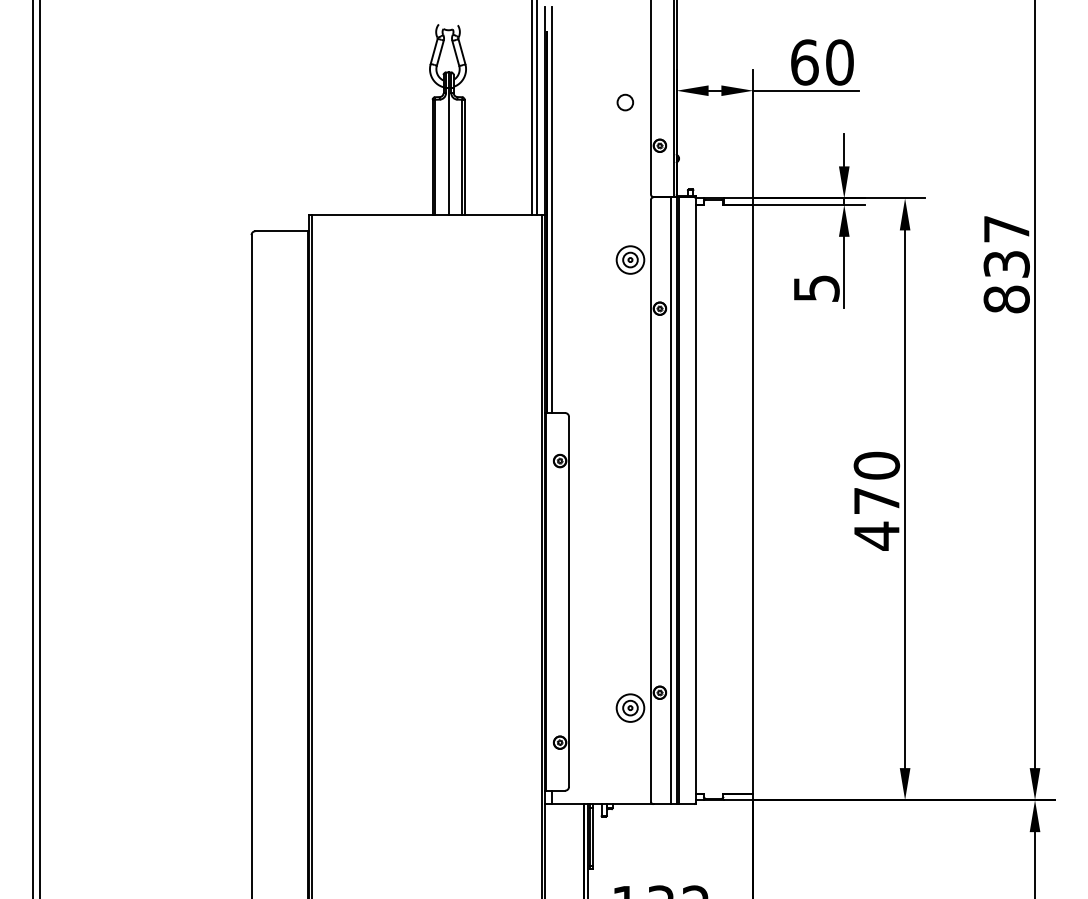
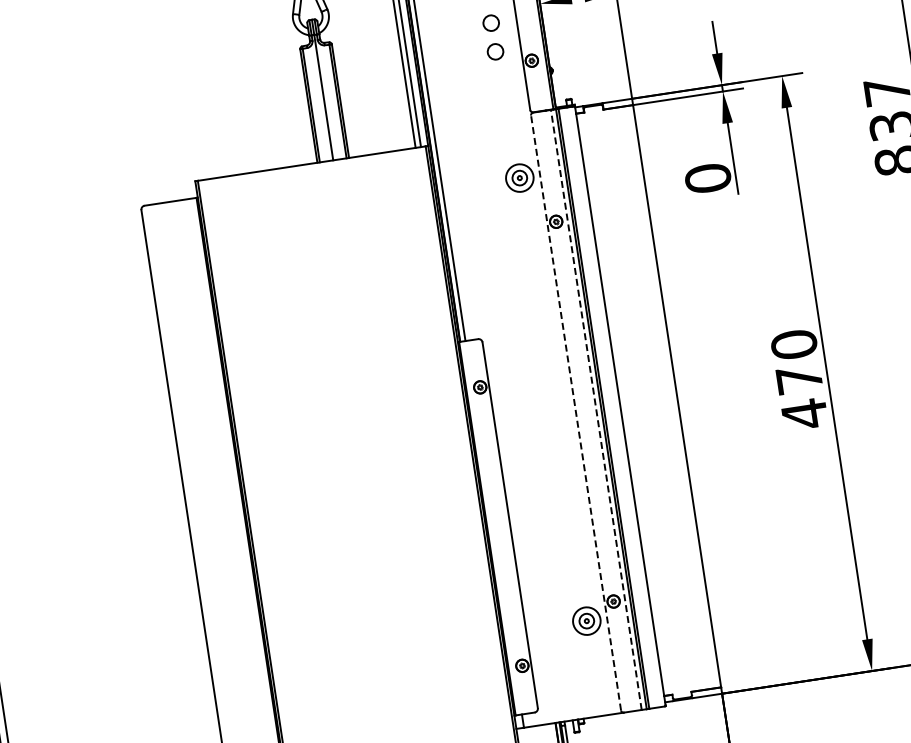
circle: (624, 131) -> (494, 51), added
text: (816, 288) -> (708, 178), 5 -> 0
line: (650, 500) -> (575, 412), solid -> dashed
line: (671, 500) -> (596, 409), solid -> dashed

